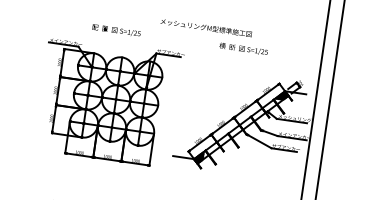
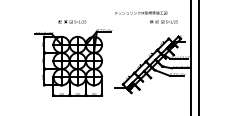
text: (213, 36) -> (145, 17), moved

